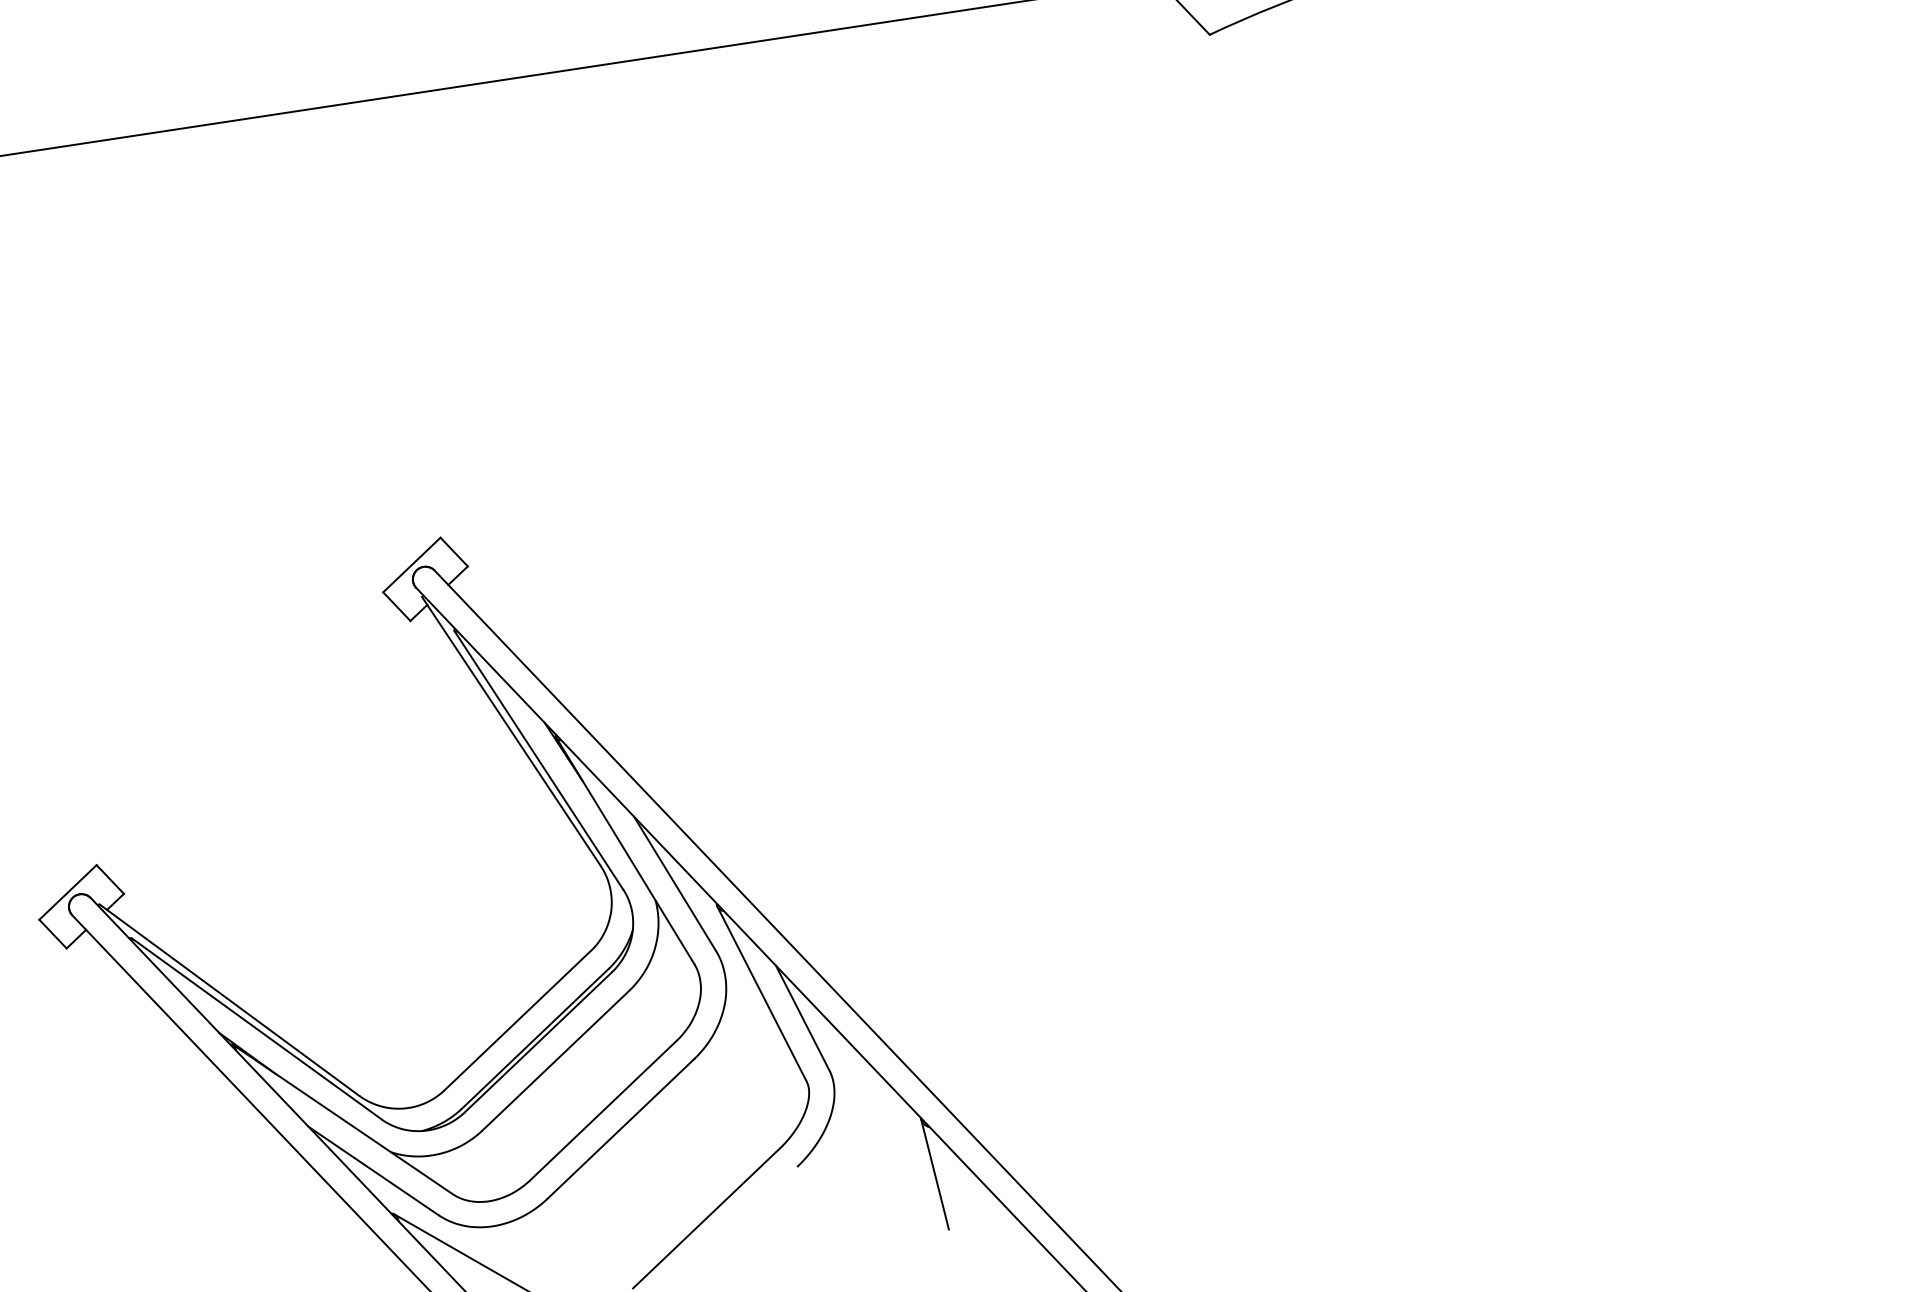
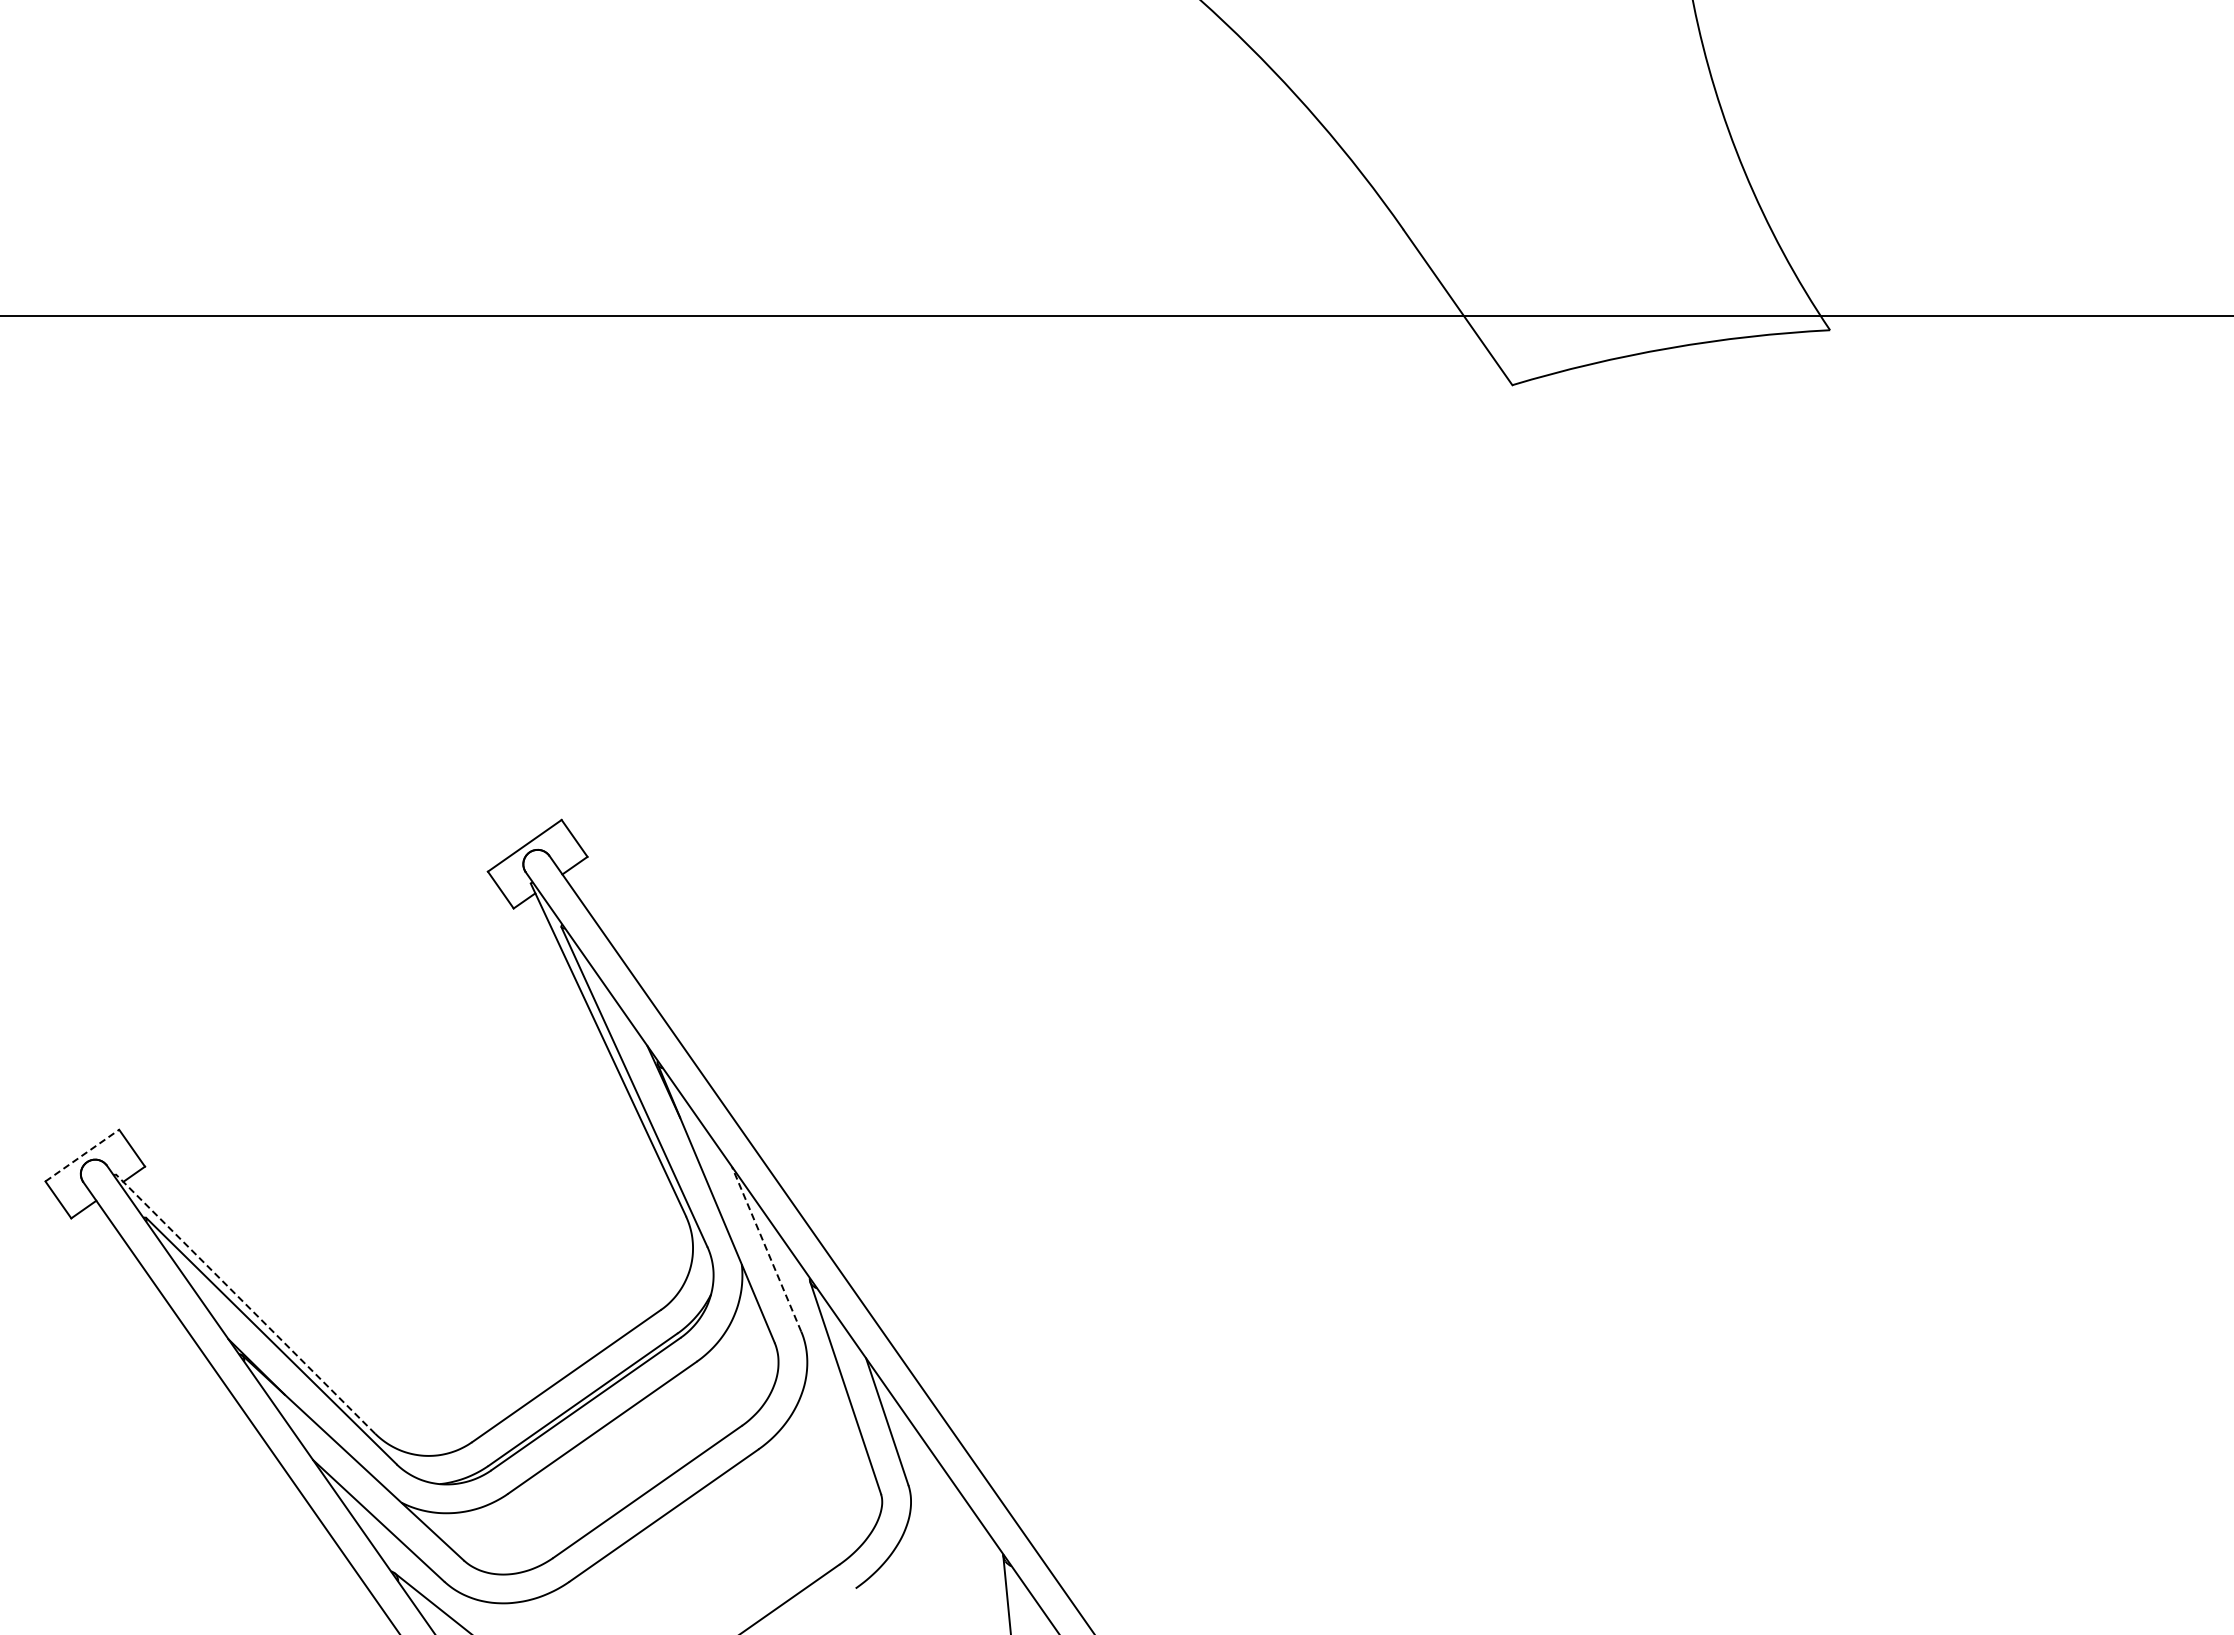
line: (674, 883) -> (766, 1248), solid -> dashed
line: (68, 892) -> (82, 1155), solid -> dashed
line: (229, 1000) -> (245, 1304), solid -> dashed

